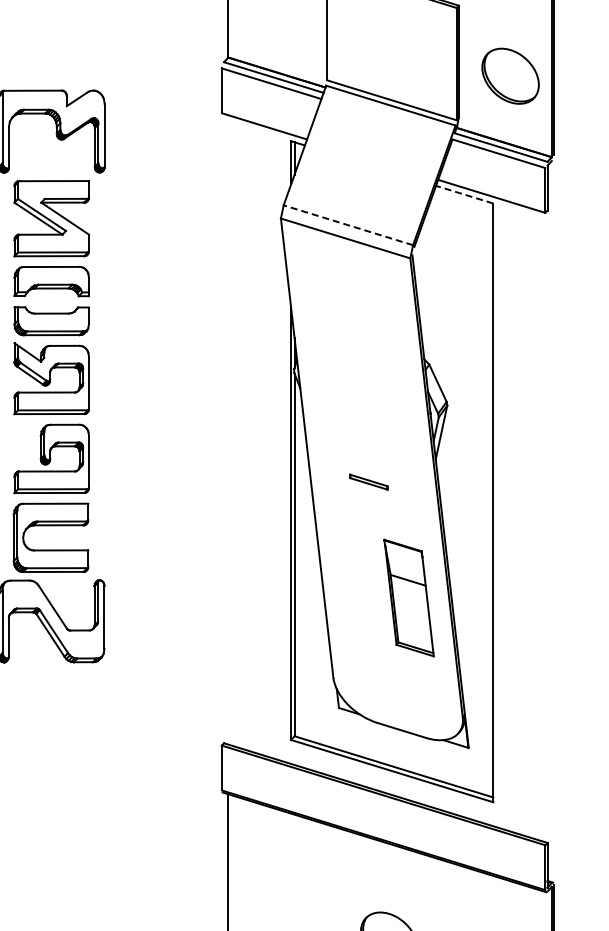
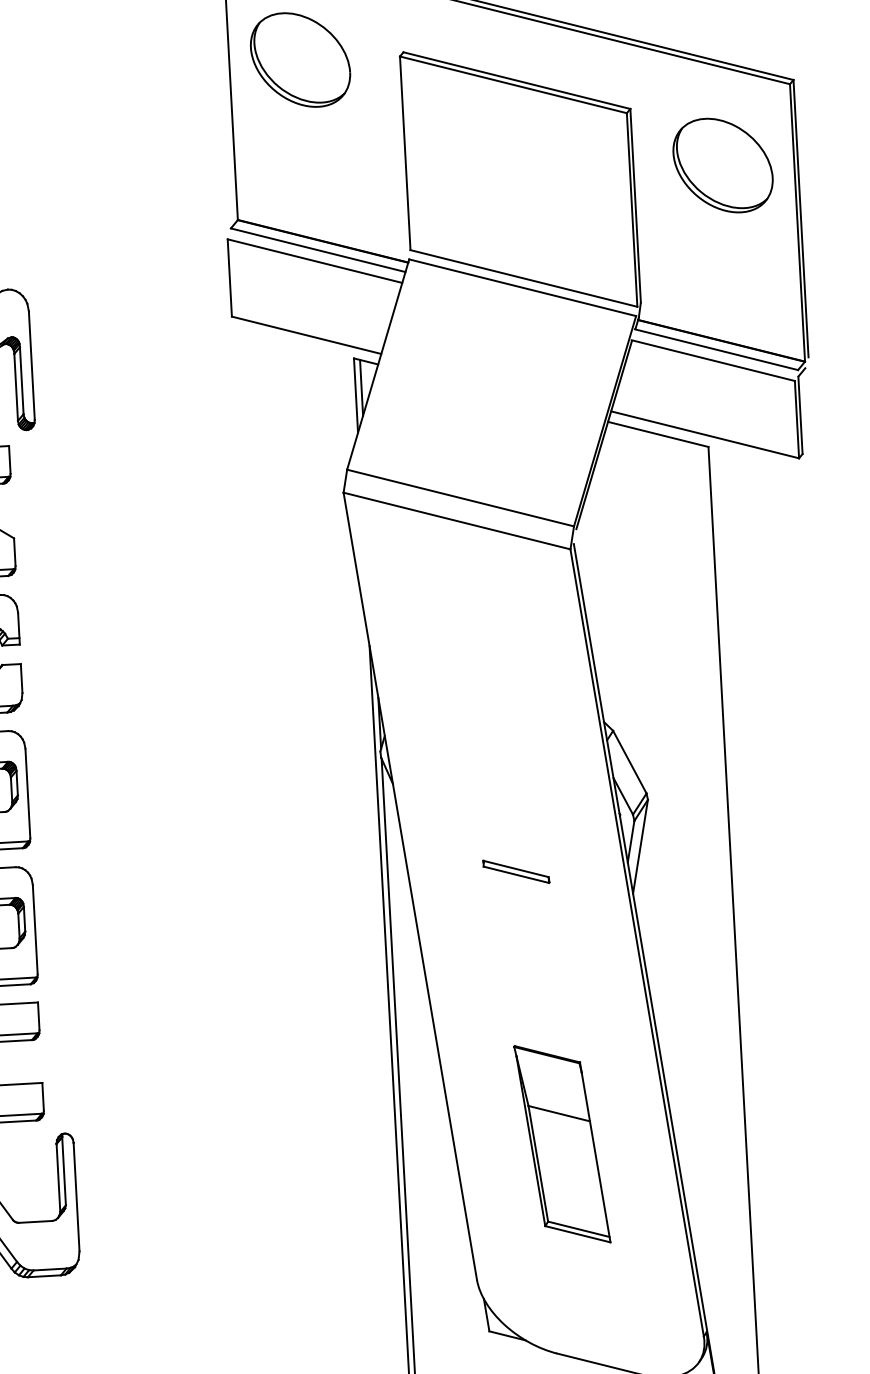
part: (510, 75) -> (722, 164), moved
line: (464, 194) -> (657, 434), dashed -> solid
line: (348, 225) -> (460, 498), dashed -> solid
part: (368, 481) -> (515, 870), moved
part: (408, 597) -> (561, 1143), moved

